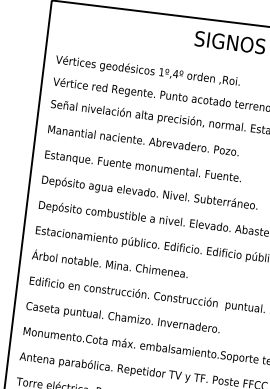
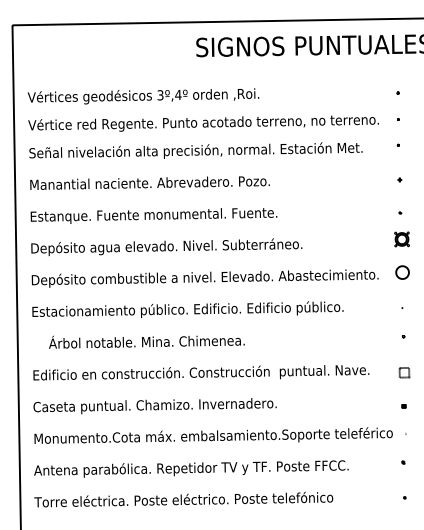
text: (161, 72) -> (160, 95), 1º,4º -> 3º,4º
text: (109, 264) -> (146, 341), moved

